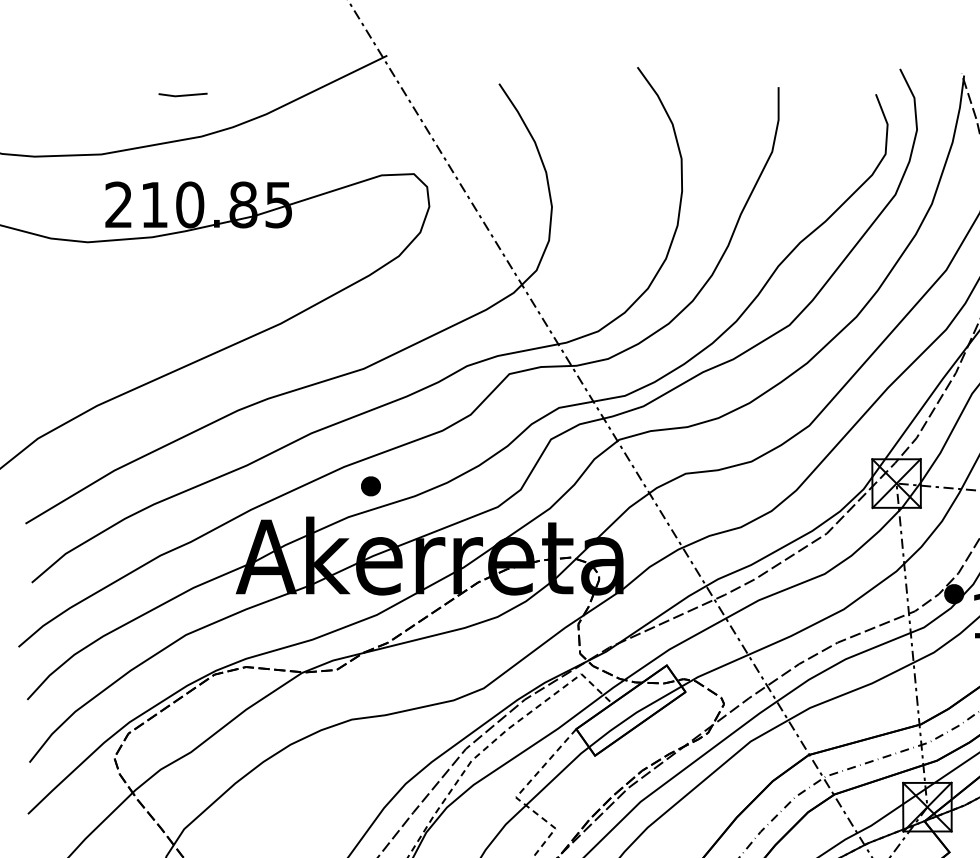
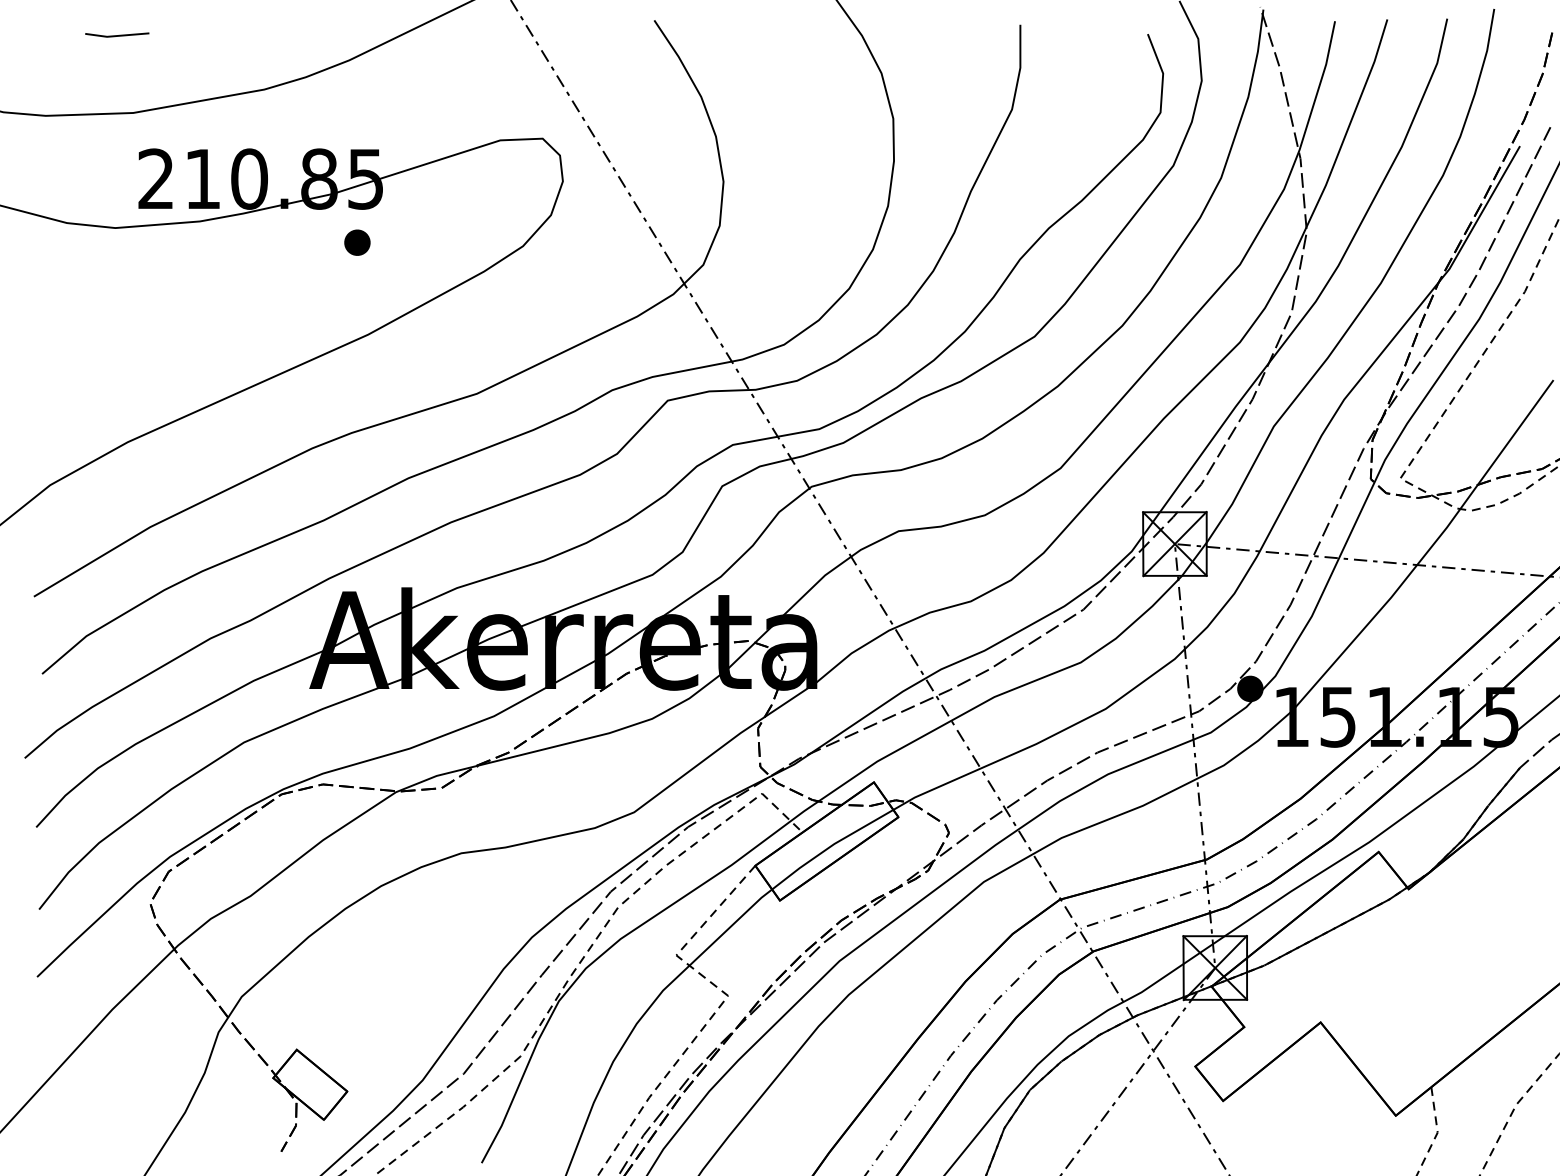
line: (183, 95) -> (117, 35), moved
part: (371, 486) -> (357, 242), moved

